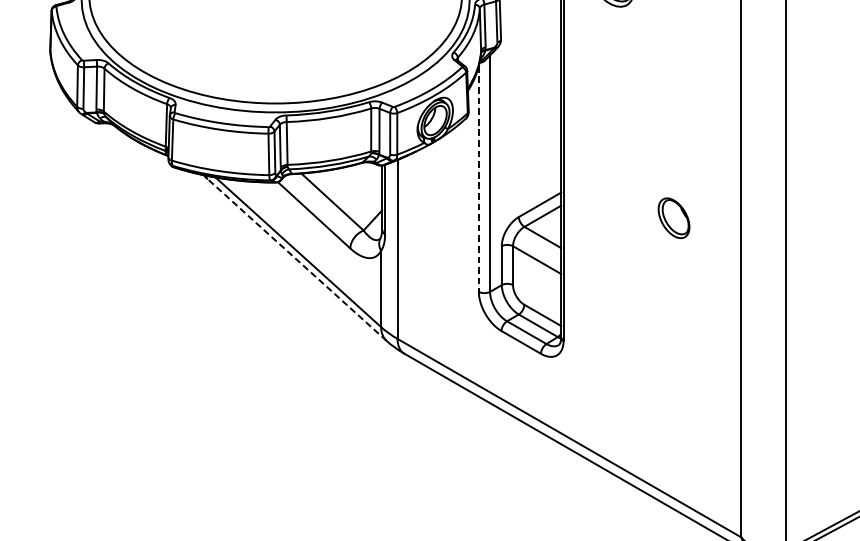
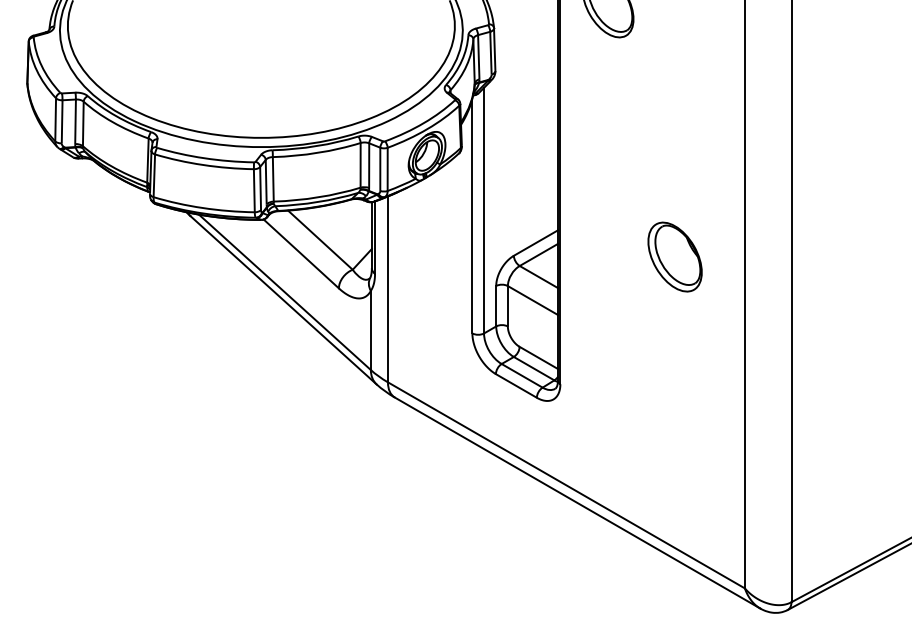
line: (478, 179) -> (472, 216), dashed -> solid
part: (673, 217) -> (674, 256), size x1.67
line: (296, 260) -> (283, 300), dashed -> solid

